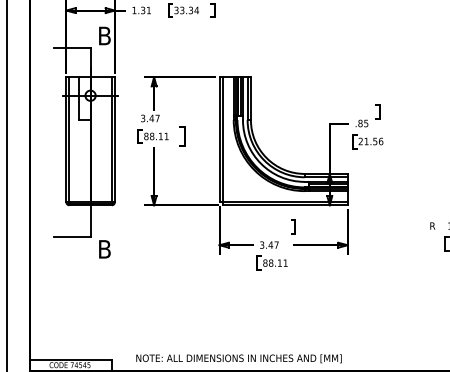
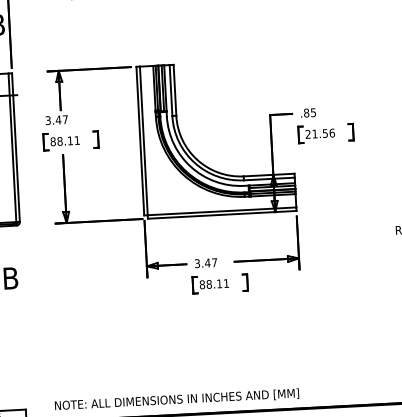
part: (377, 111) -> (350, 132), moved
part: (182, 136) -> (96, 139), size x0.71
part: (293, 226) -> (245, 281), moved

